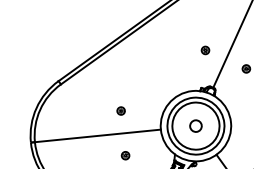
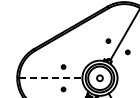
line: (97, 136) -> (50, 78), solid -> dashed

